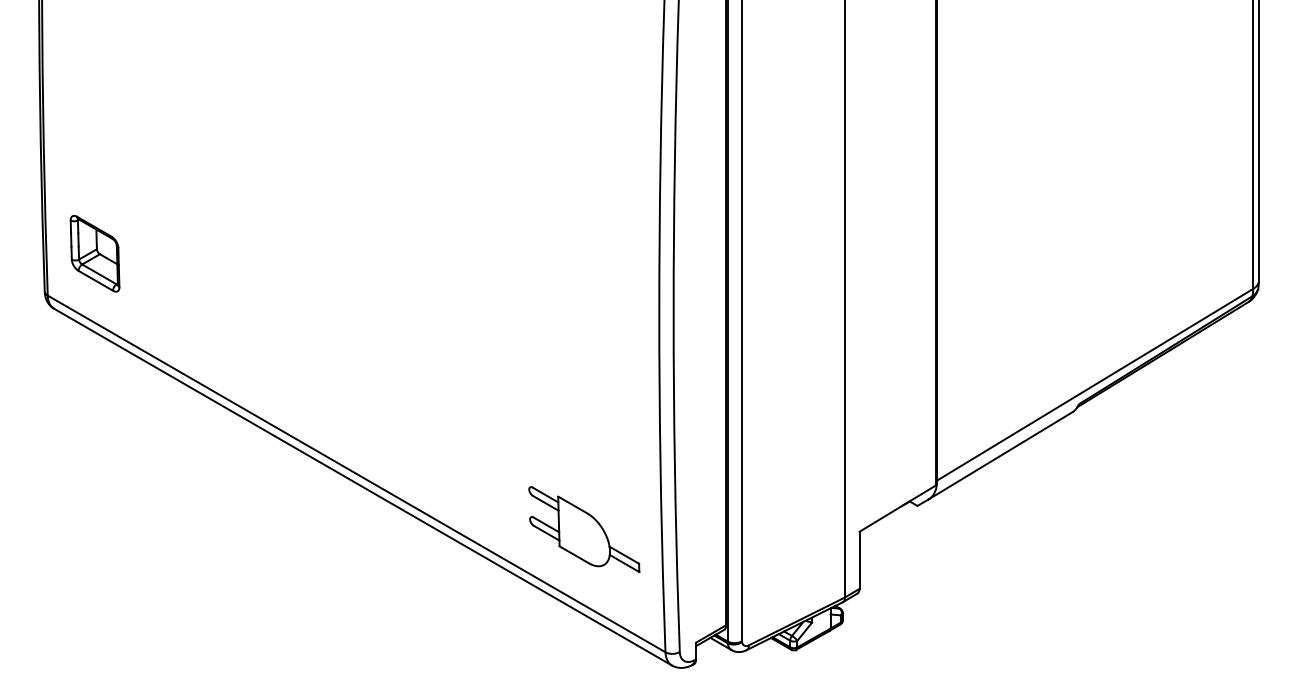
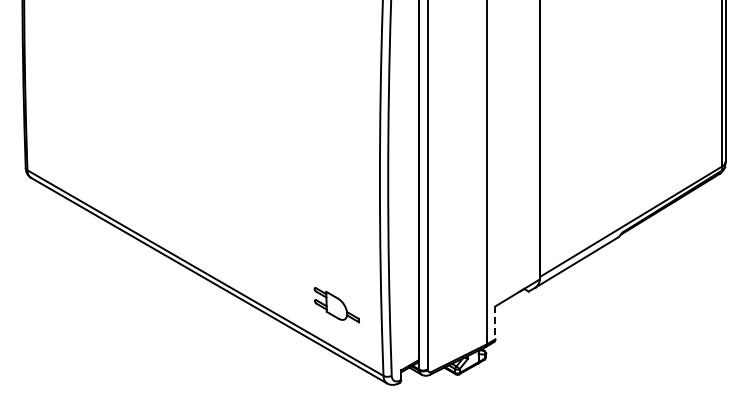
part: (94, 252) -> (54, 145), removed
part: (583, 528) -> (336, 304), size x0.7
line: (859, 561) -> (495, 323), solid -> dashed

